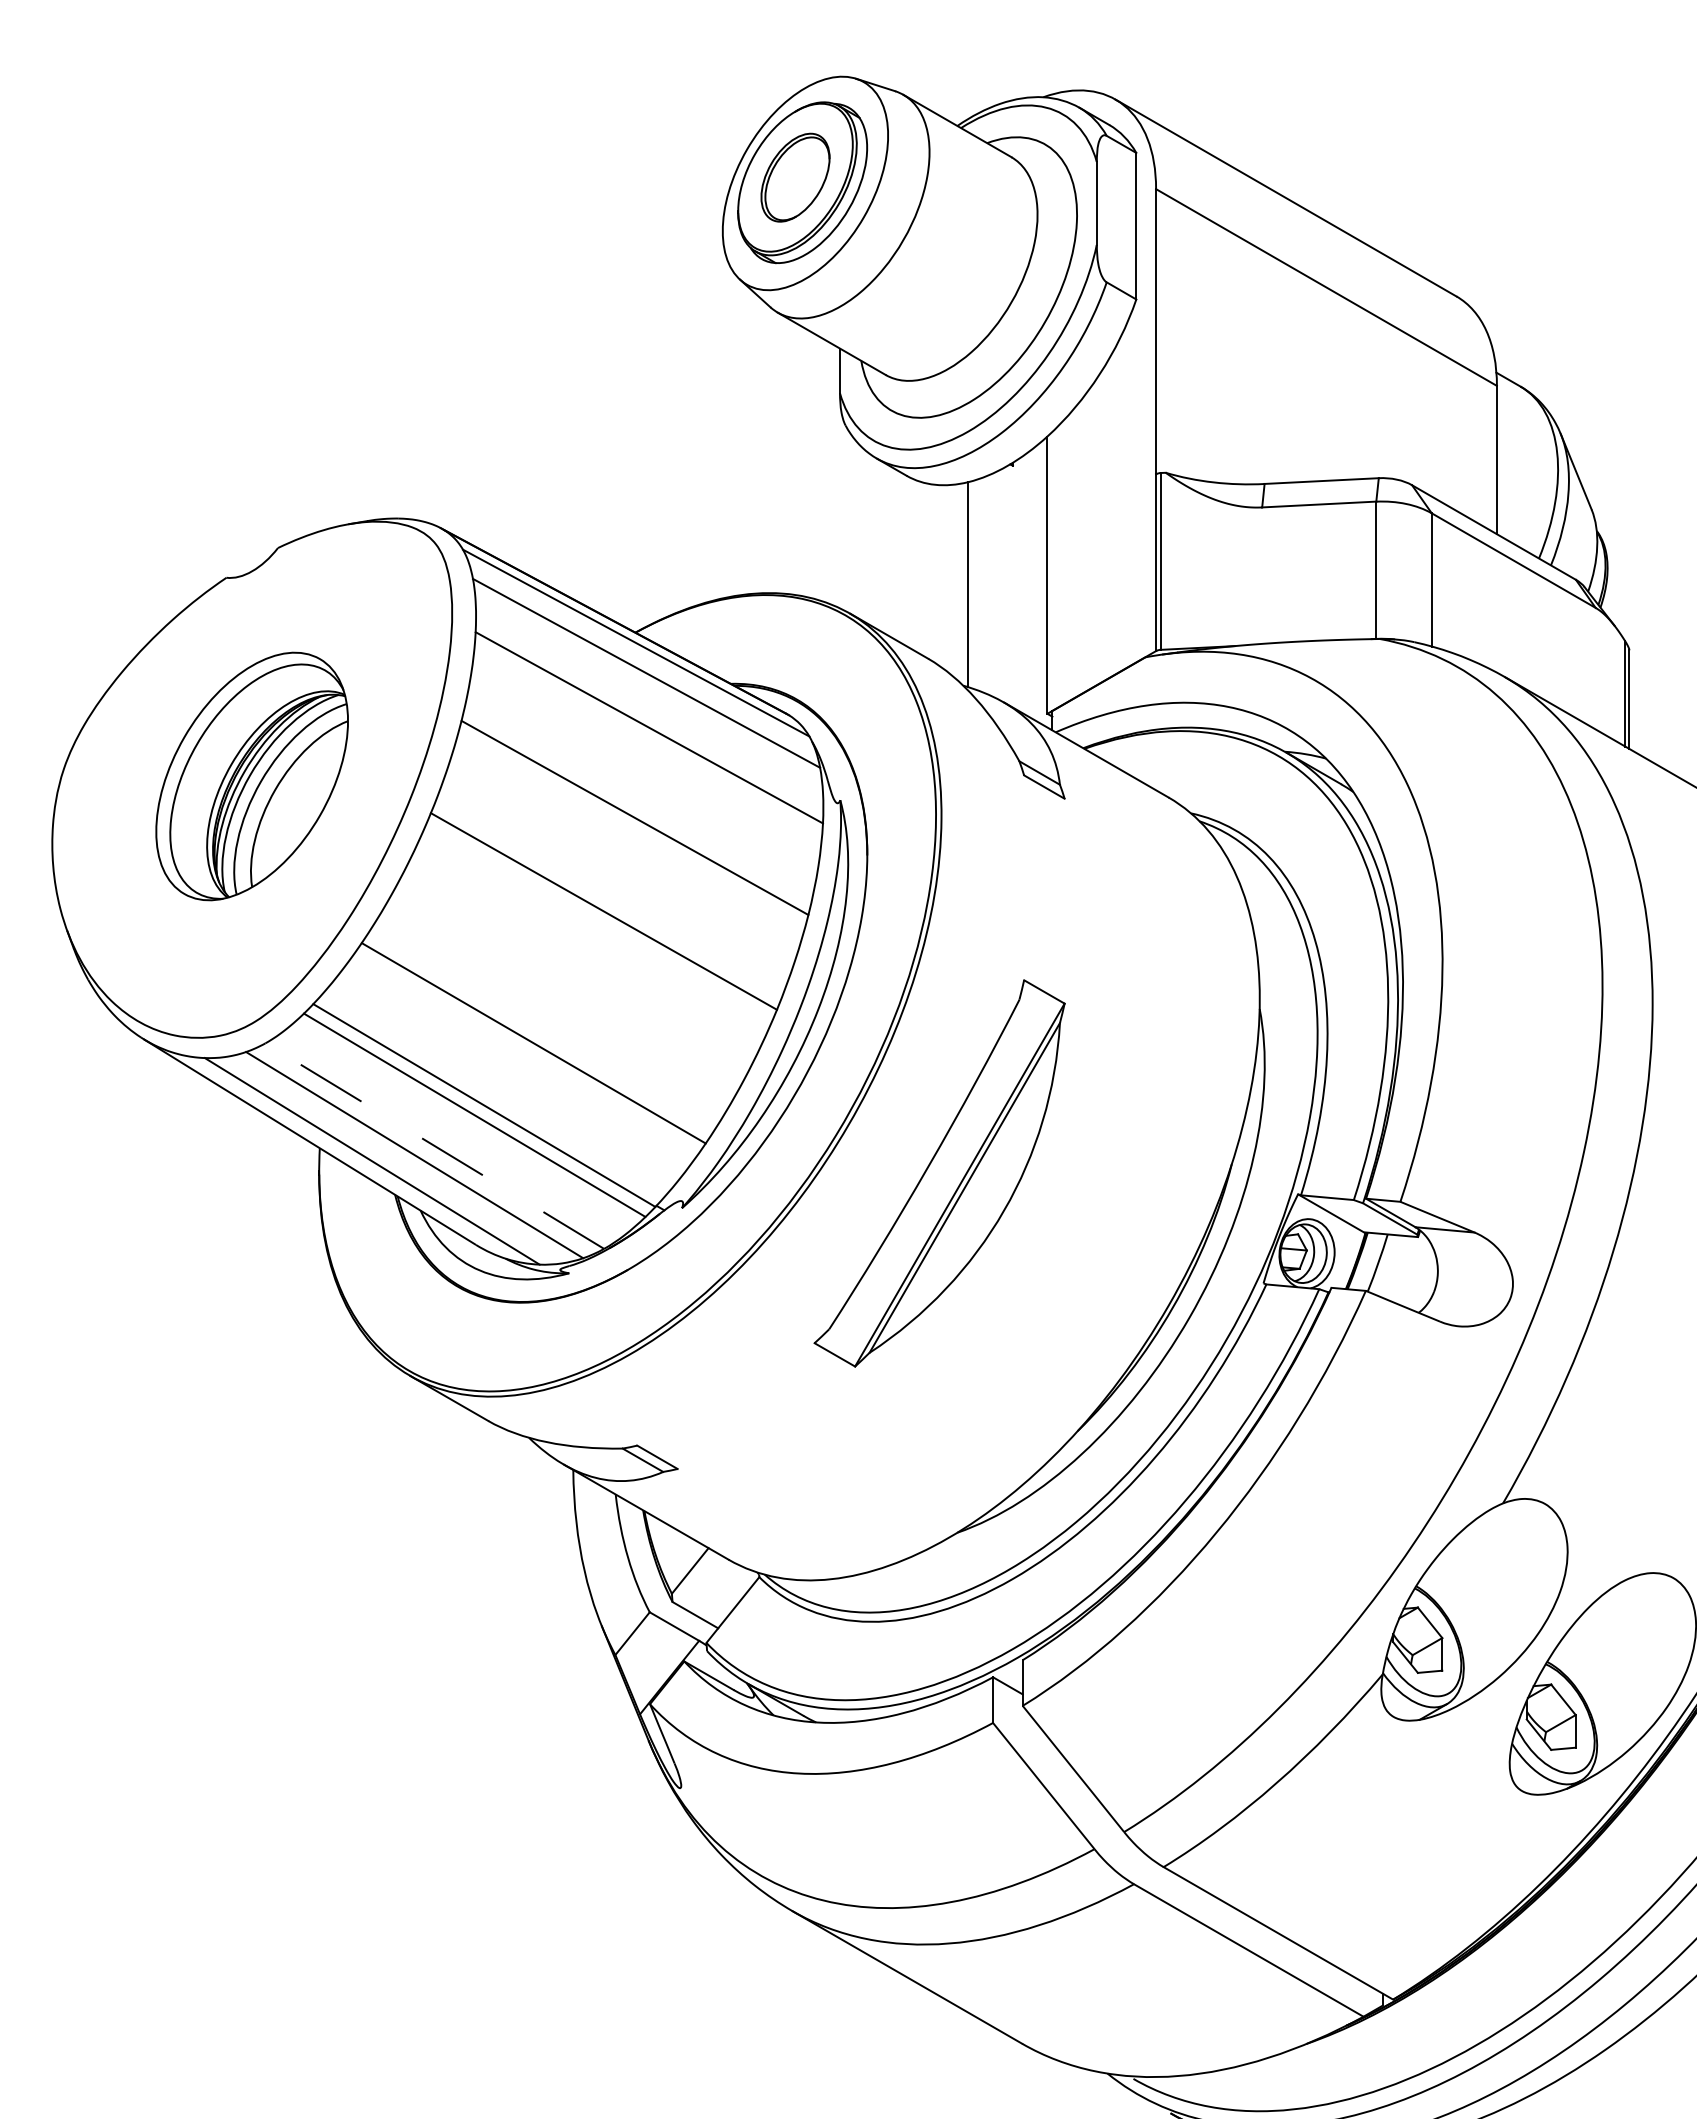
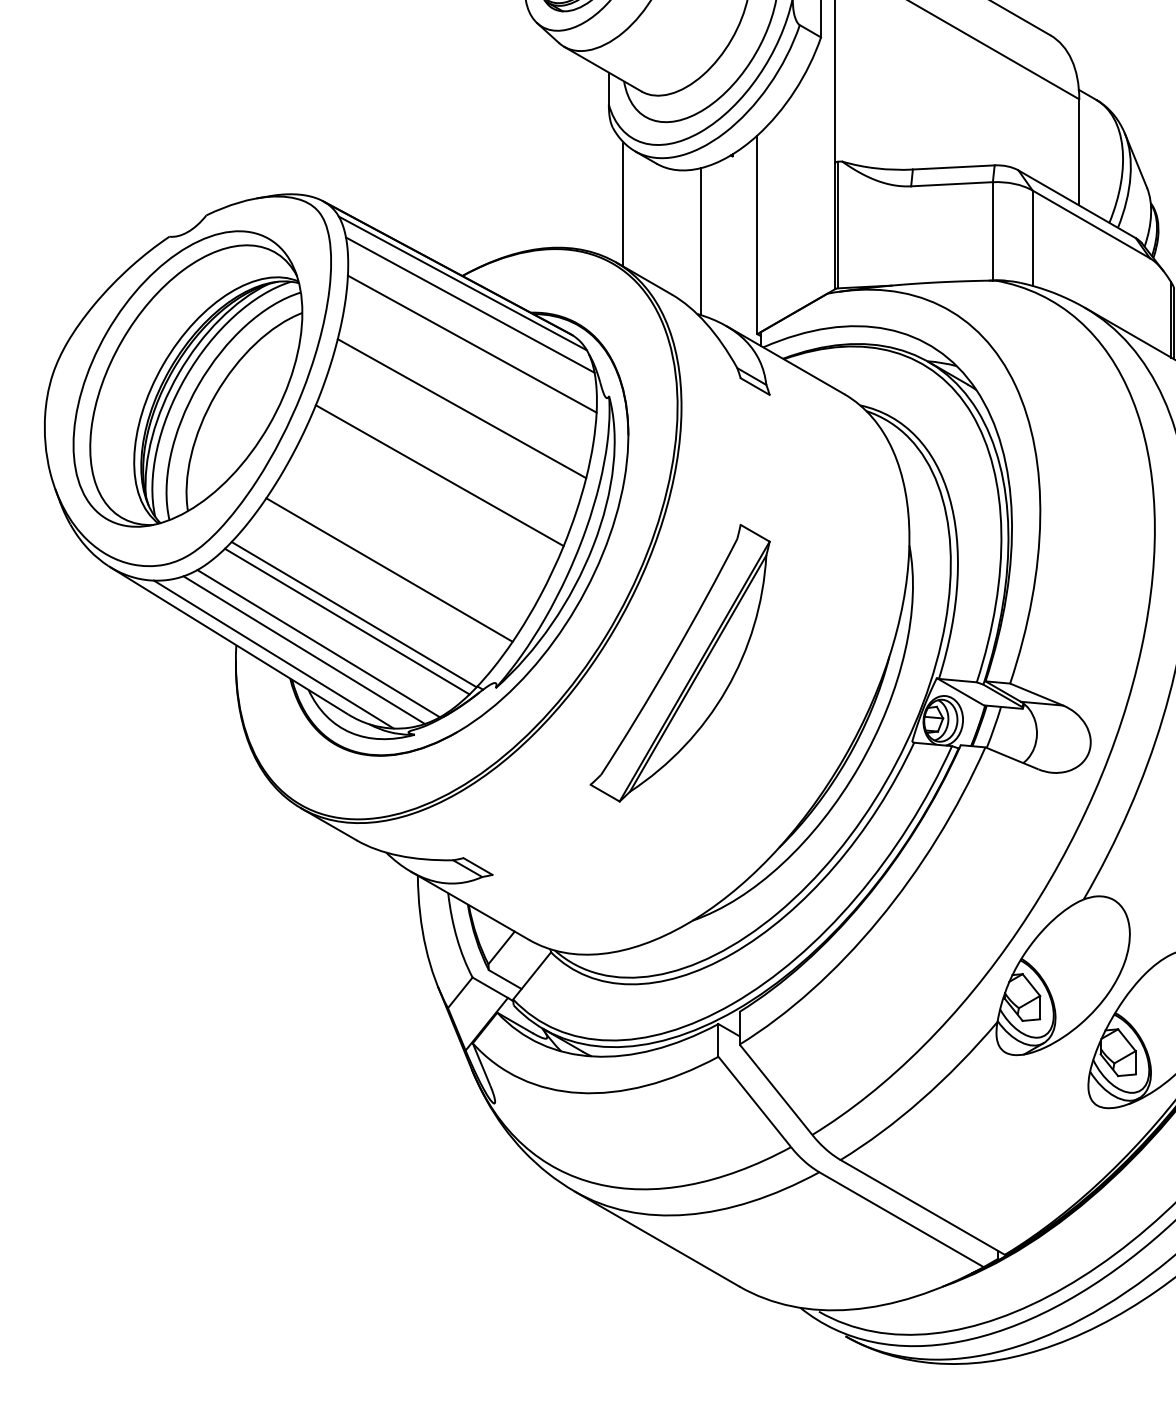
line: (859, 532) -> (622, 204), added
part: (251, 776) -> (187, 379), size x1.67
line: (434, 1145) -> (318, 643), dashed -> solid

